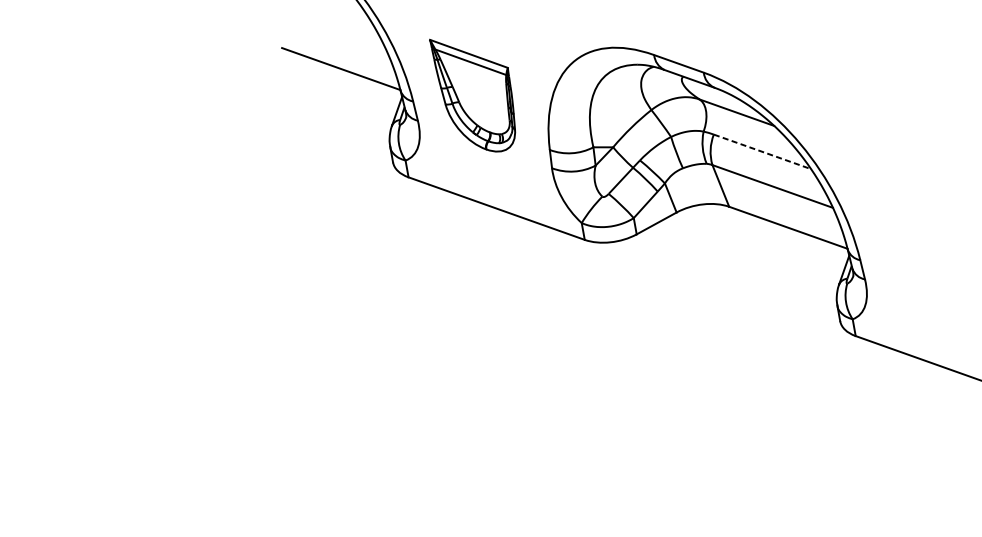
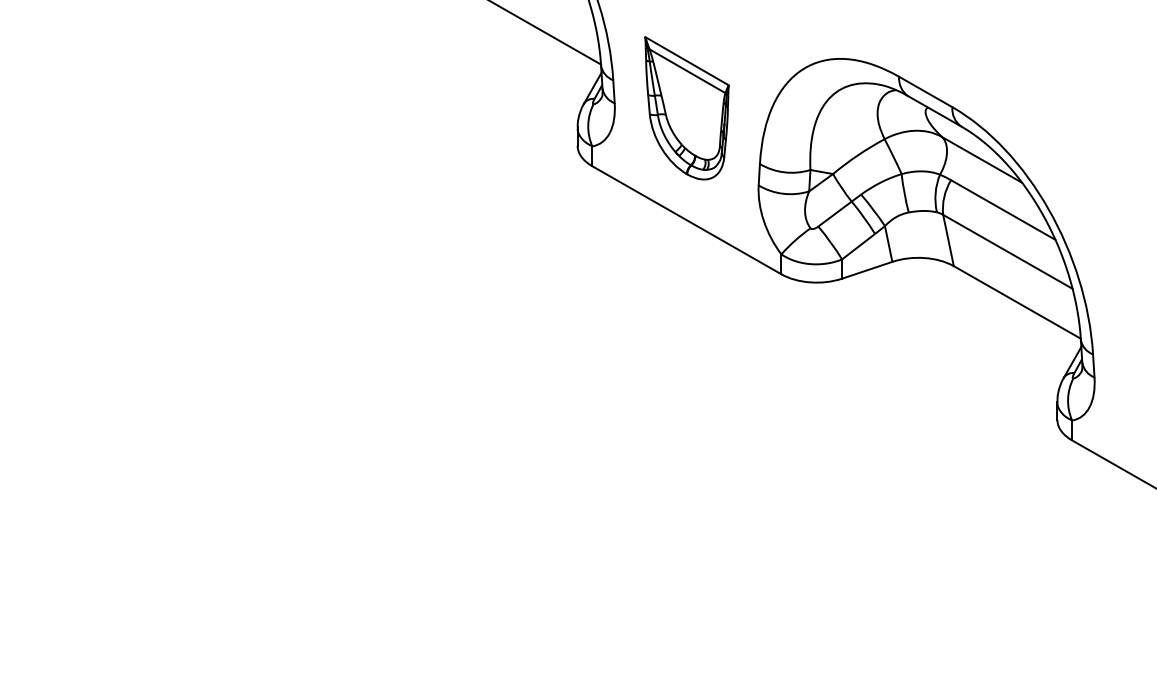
part: (475, 93) -> (686, 108), moved
line: (762, 152) -> (1003, 210), dashed -> solid

